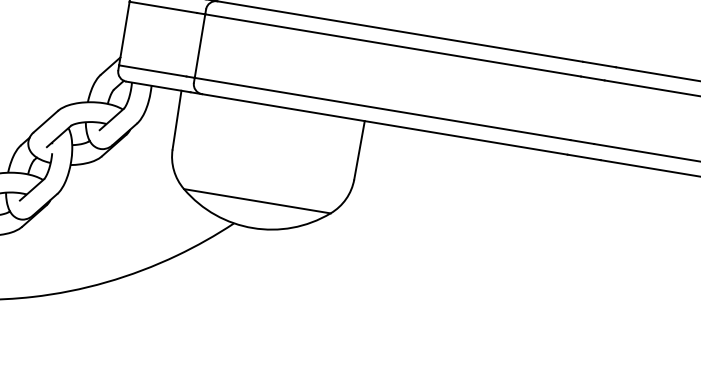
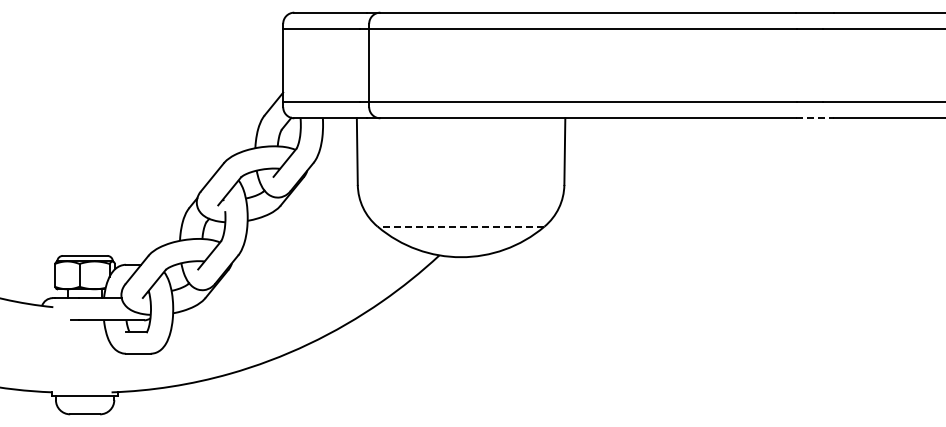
line: (583, 157) -> (814, 118), solid -> dashed
line: (256, 200) -> (460, 226), solid -> dashed

